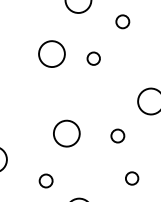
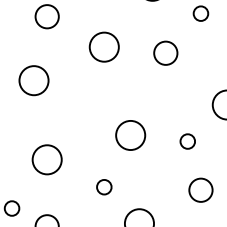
circle: (51, 53) -> (103, 46), moved
circle: (93, 58) -> (165, 52), size x1.67
circle: (131, 177) -> (200, 189), size x1.67

